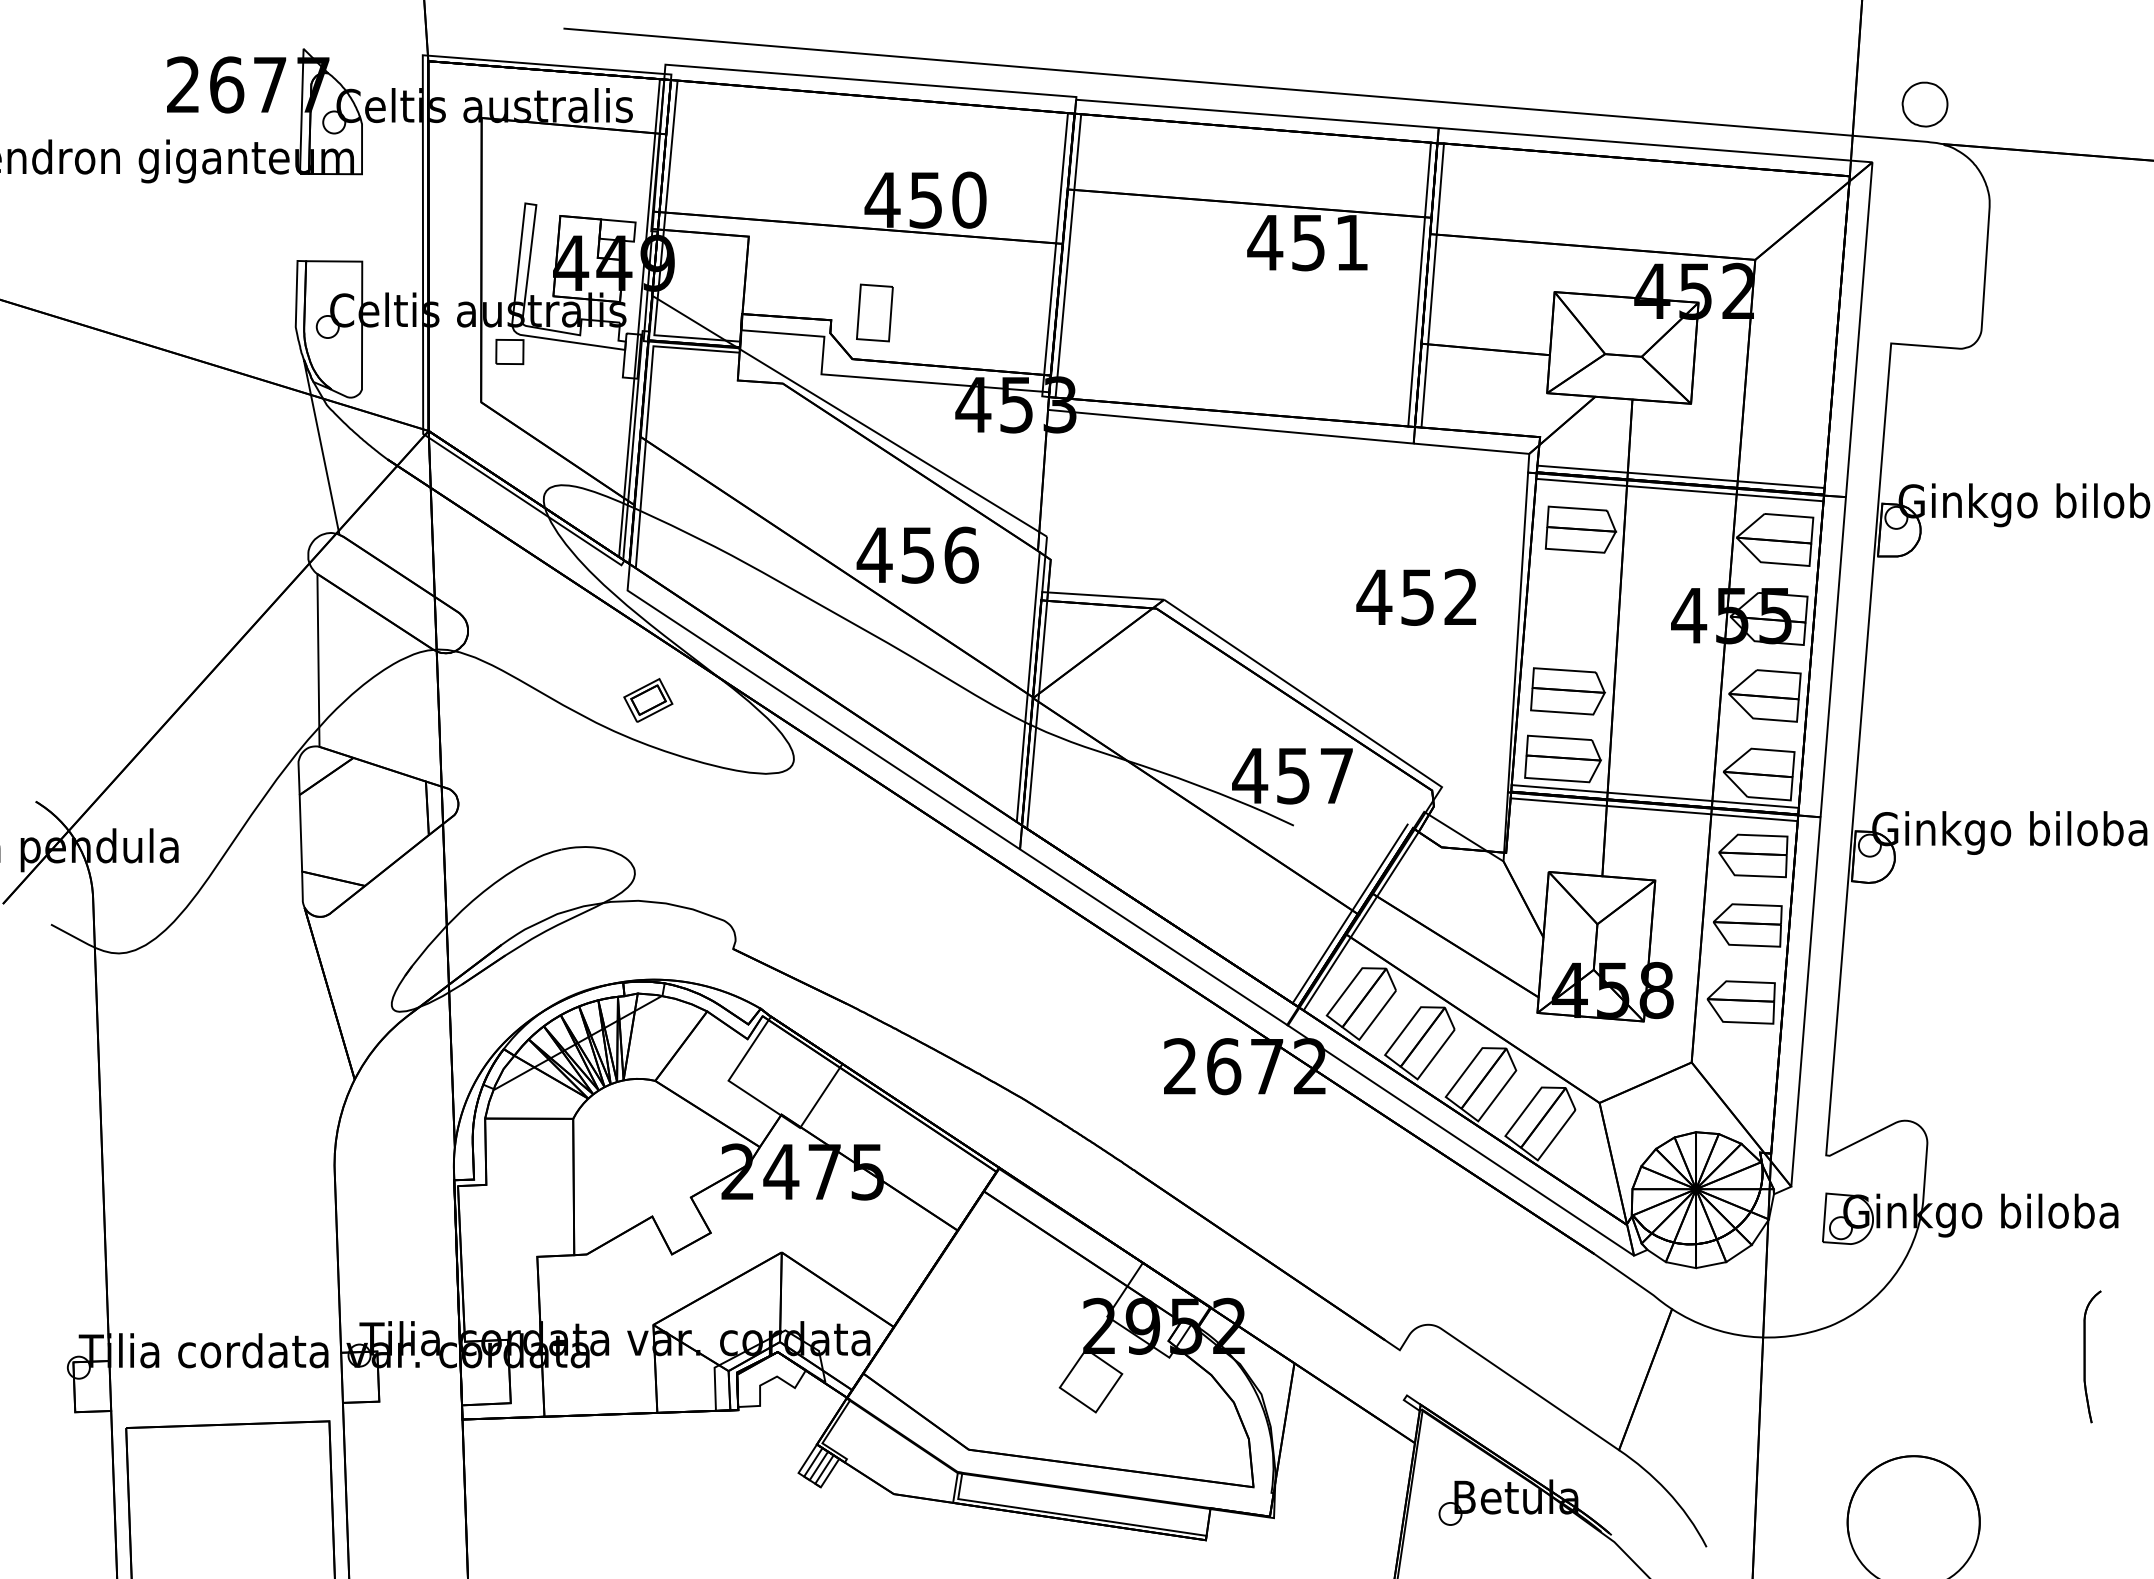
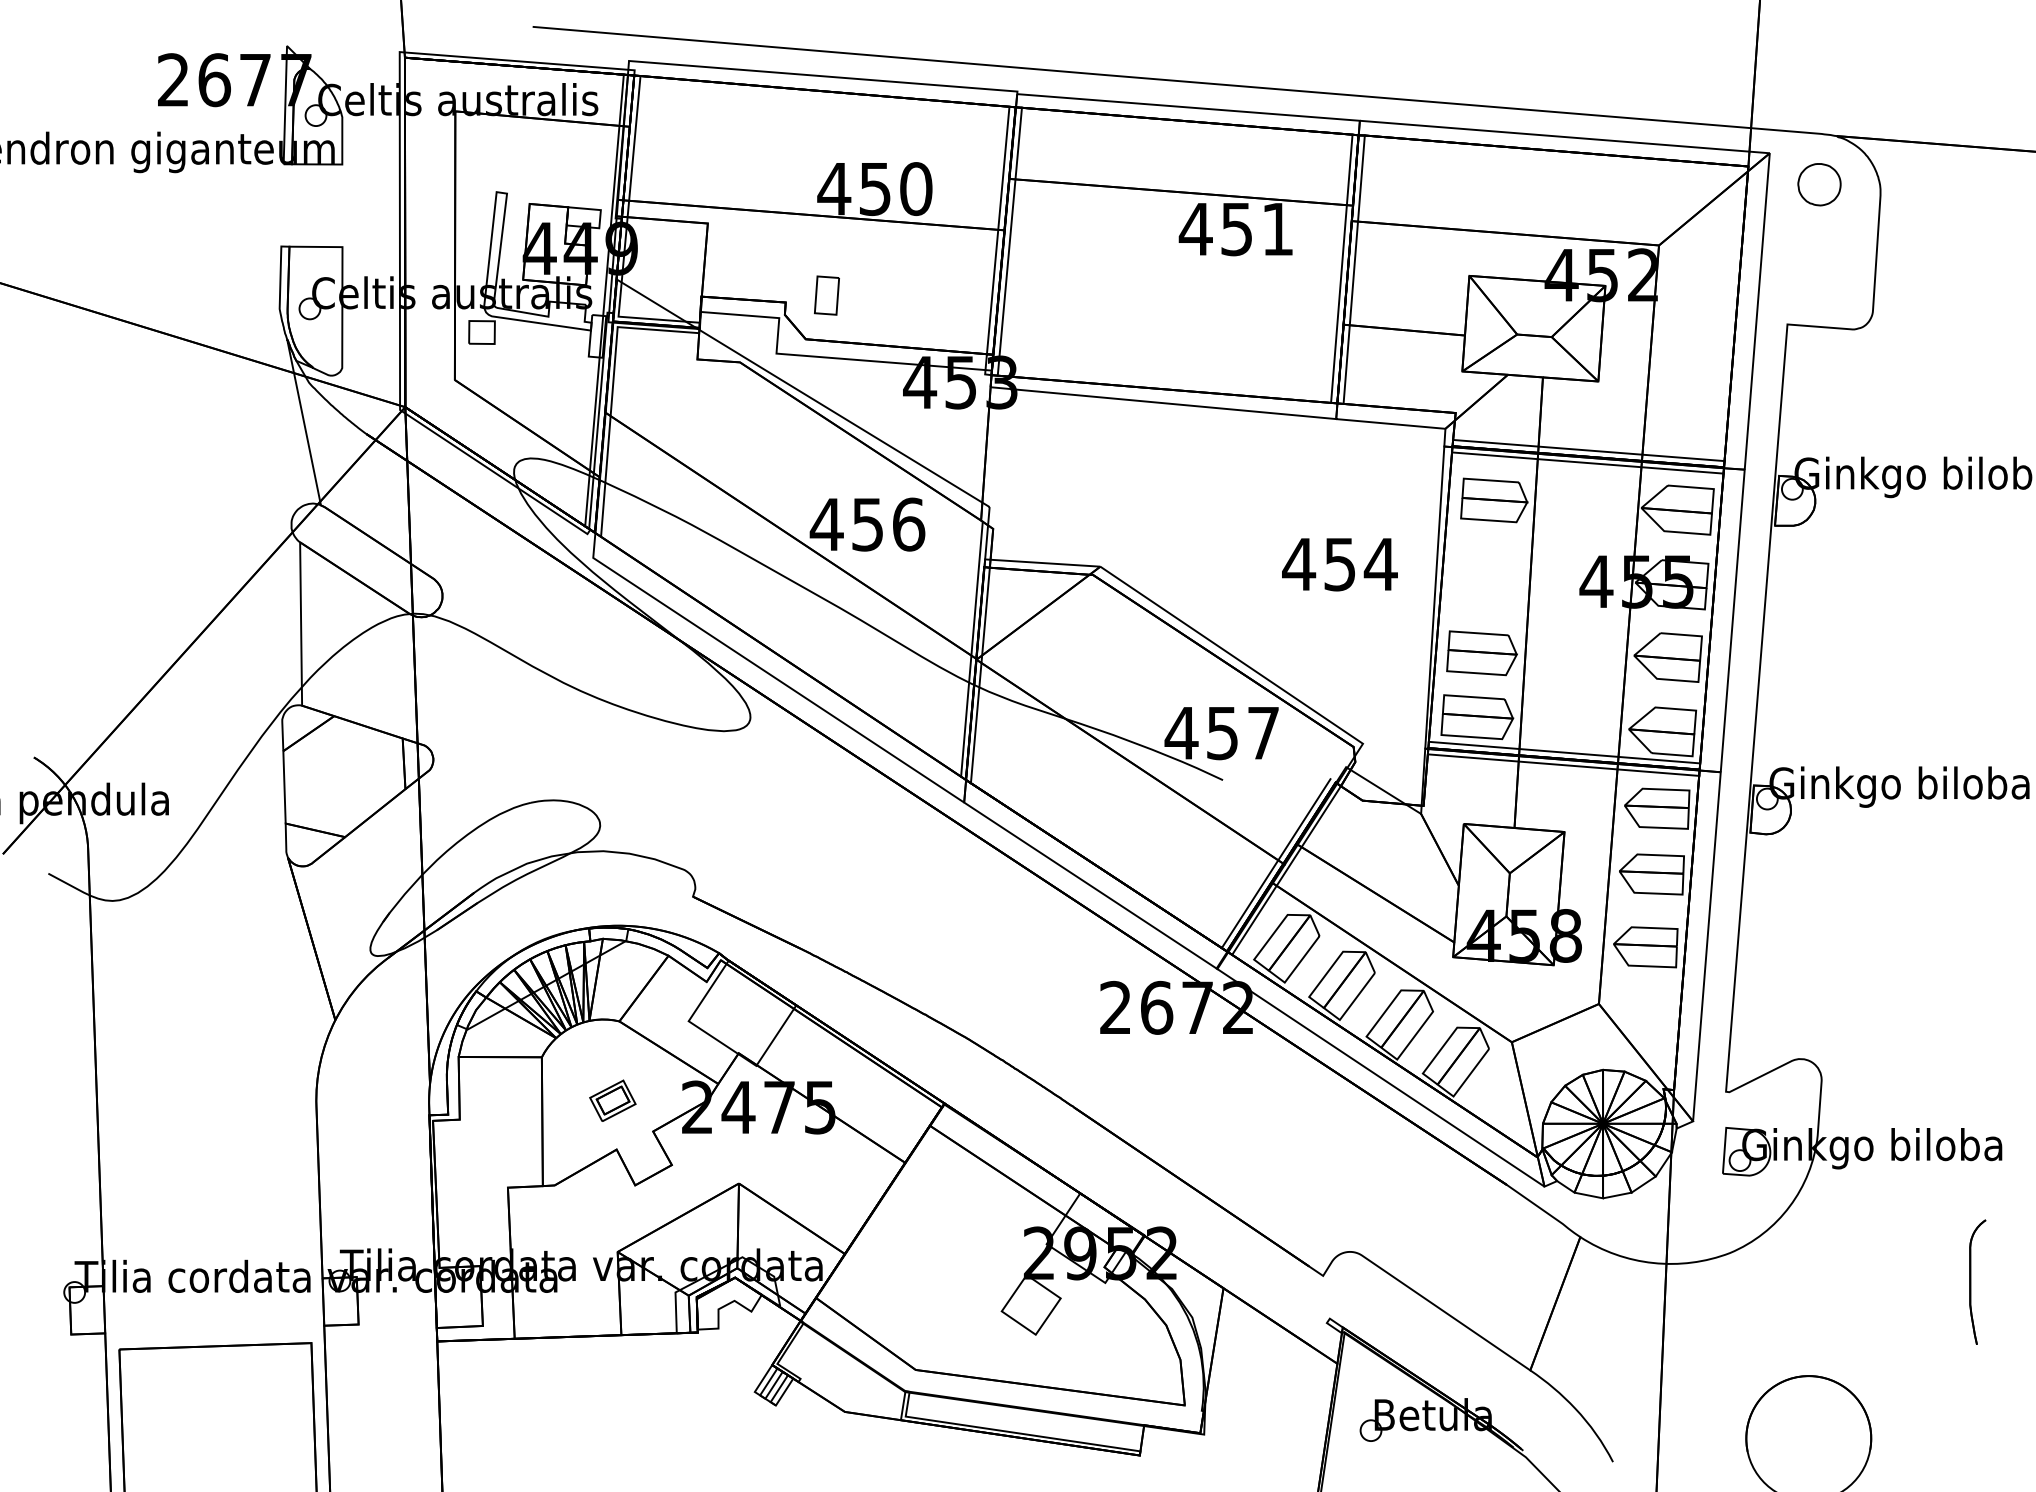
part: (1925, 104) -> (1819, 184), moved
part: (874, 312) -> (826, 295), size x0.71
text: (1460, 596) -> (1380, 563), 452 -> 454
part: (647, 700) -> (612, 1100), moved

